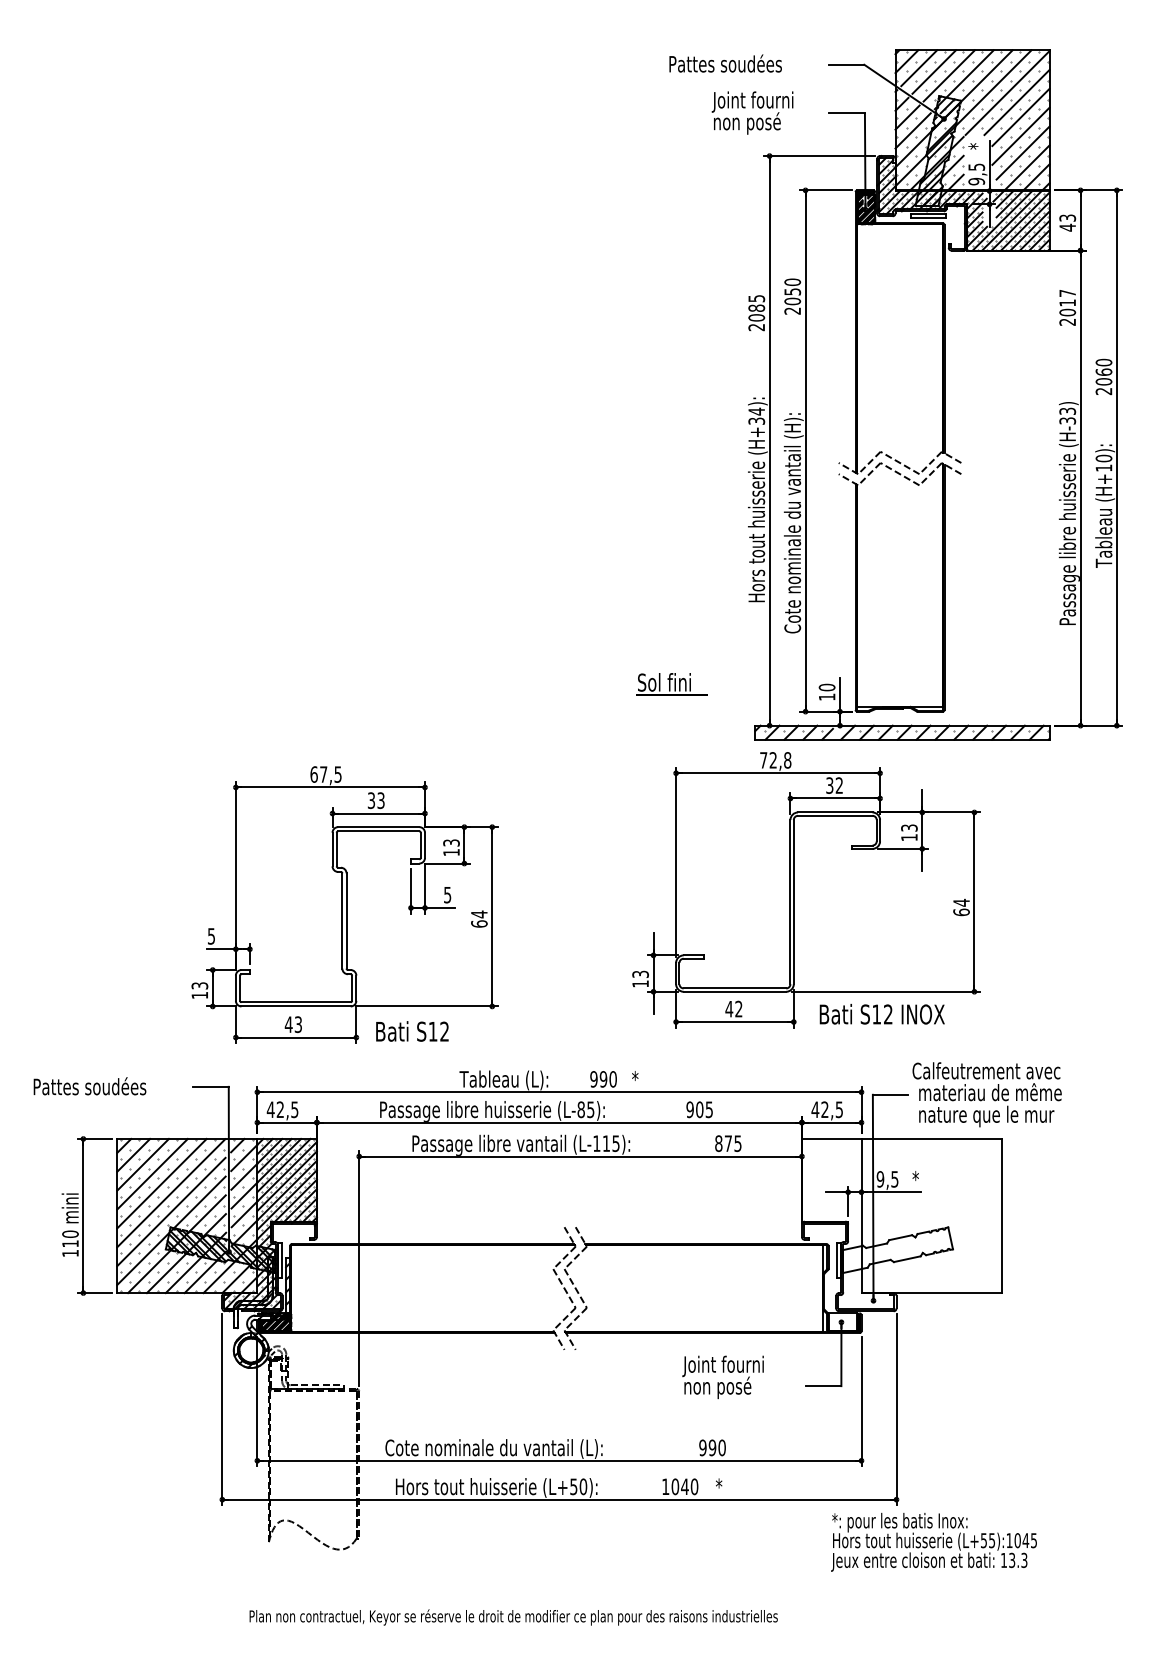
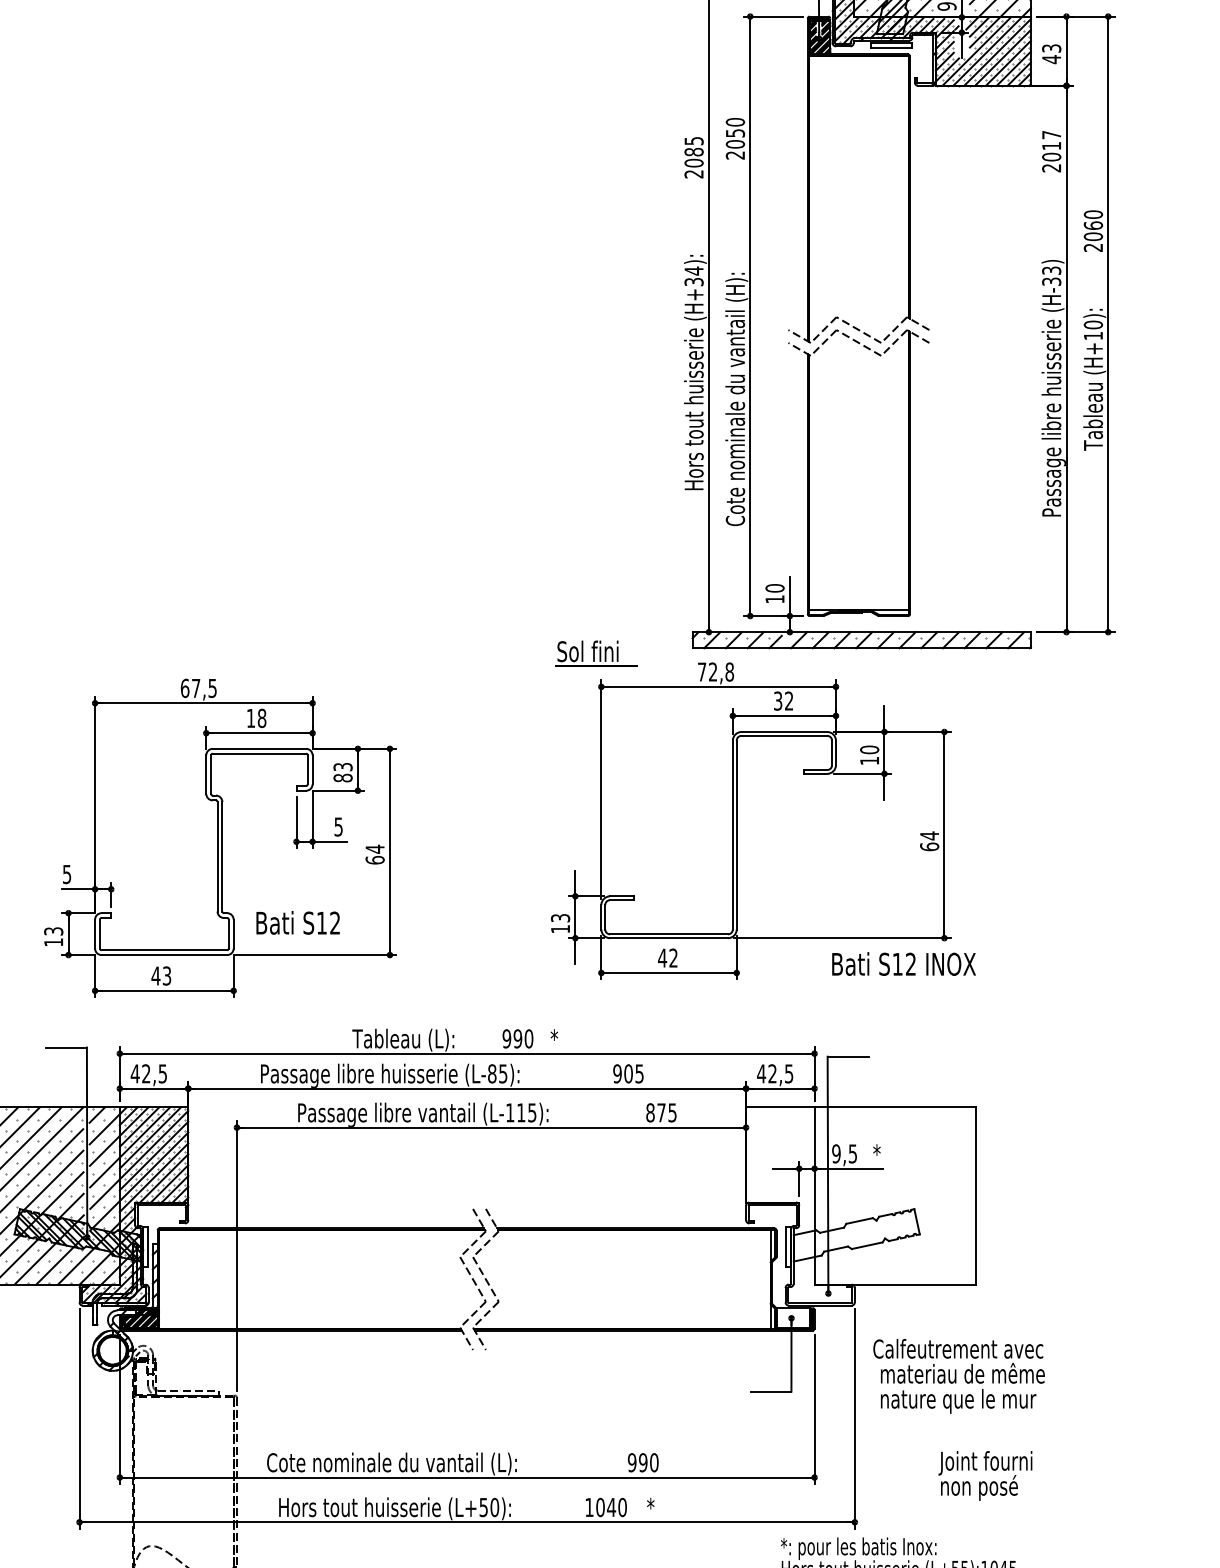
part: (671, 684) -> (596, 653), moved
text: (375, 800) -> (255, 718), 33 -> 18
text: (909, 827) -> (869, 749), 13 -> 10
text: (451, 852) -> (343, 778), 13 -> 83
text: (881, 1014) -> (903, 964), moved
text: (412, 1031) -> (298, 922), moved
text: (986, 1094) -> (958, 1376), moved
text: (722, 1377) -> (984, 1476), moved

